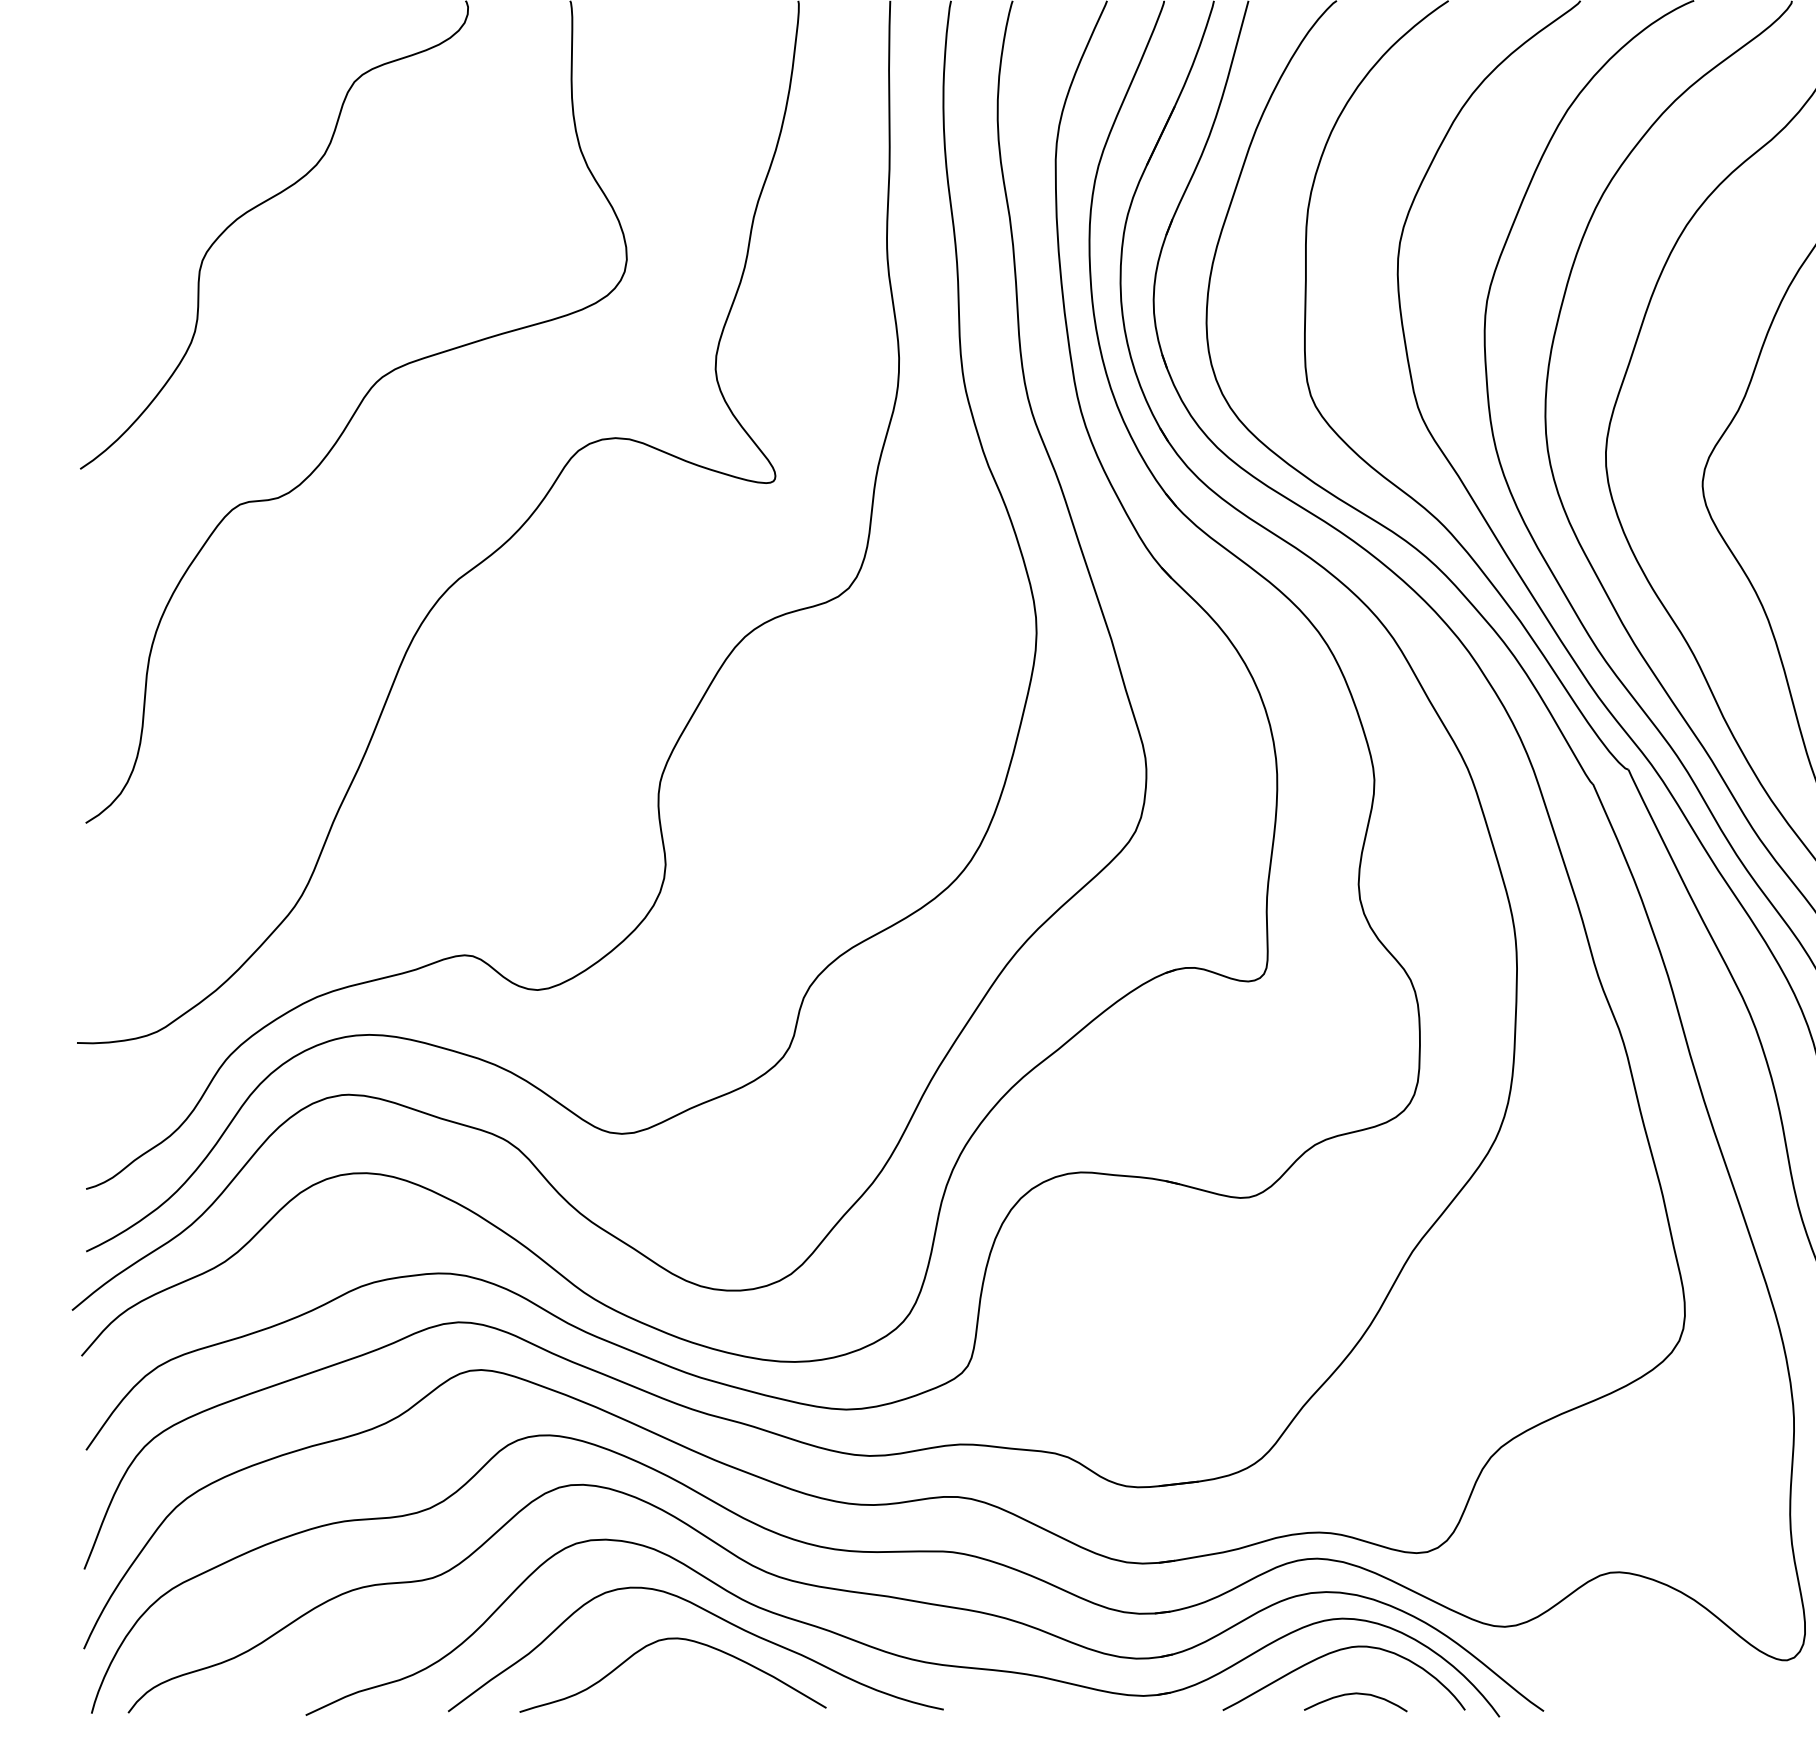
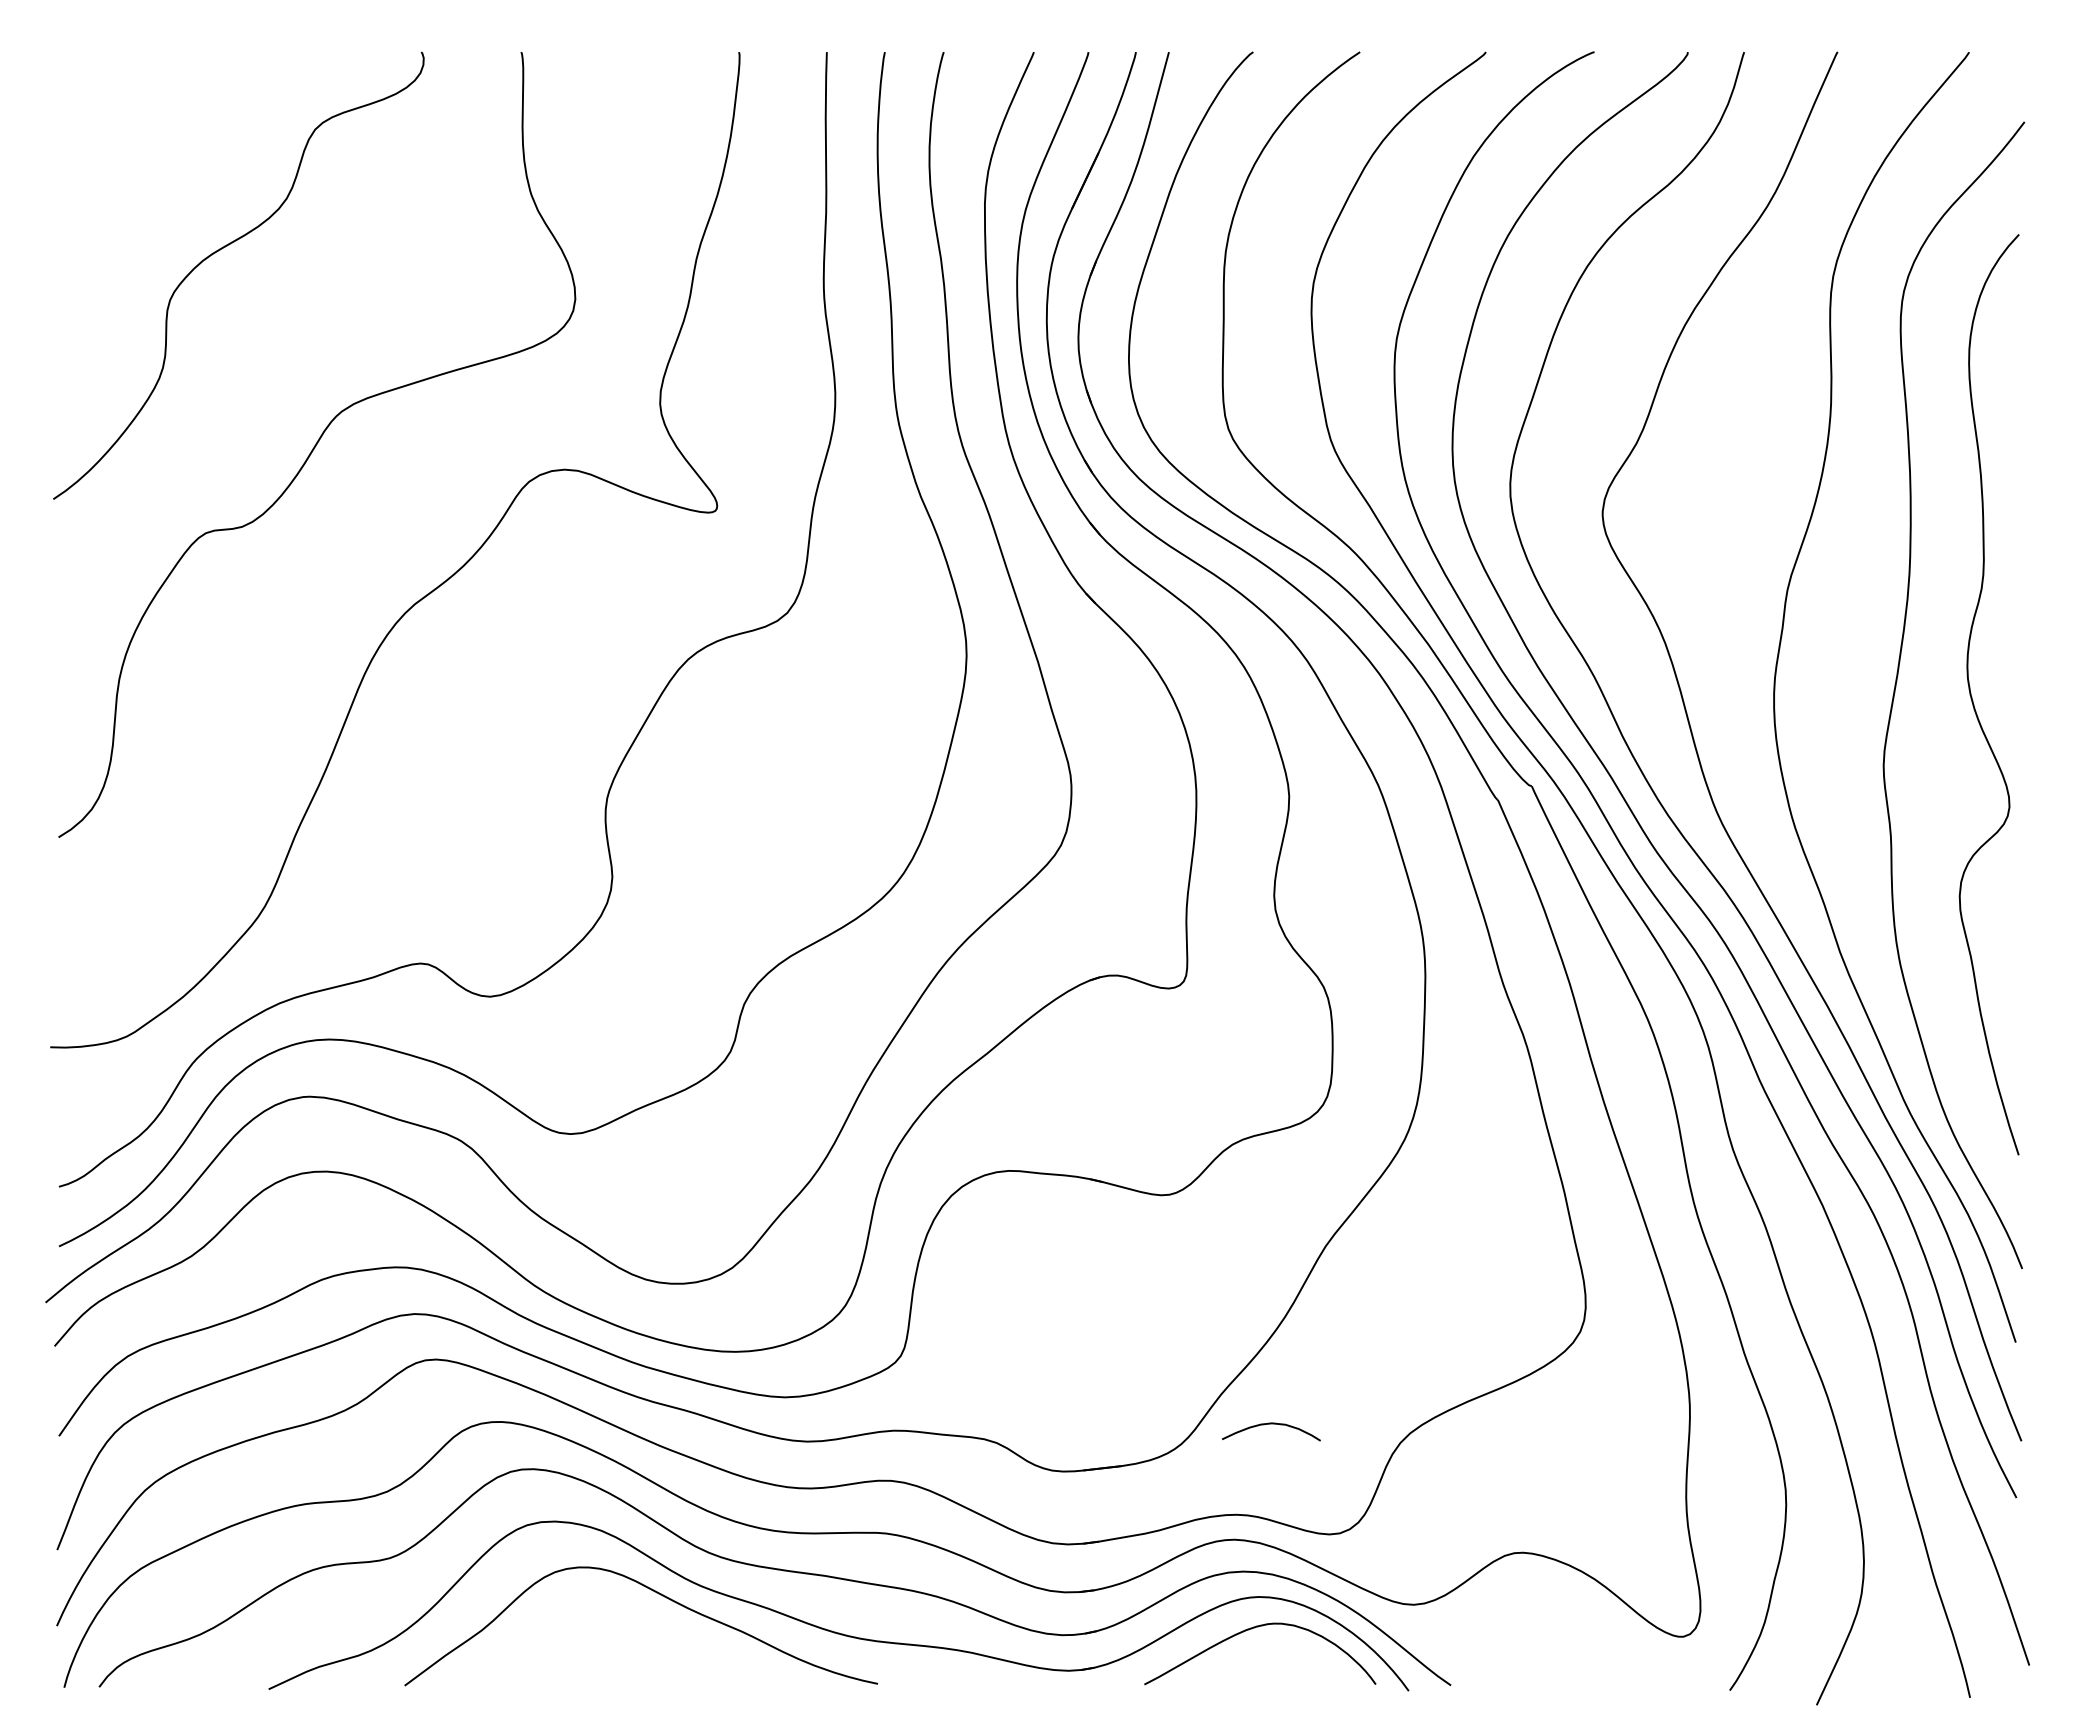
curve: (667, 1640) -> (614, 1617), removed
curve: (1355, 1694) -> (1271, 1424), moved

